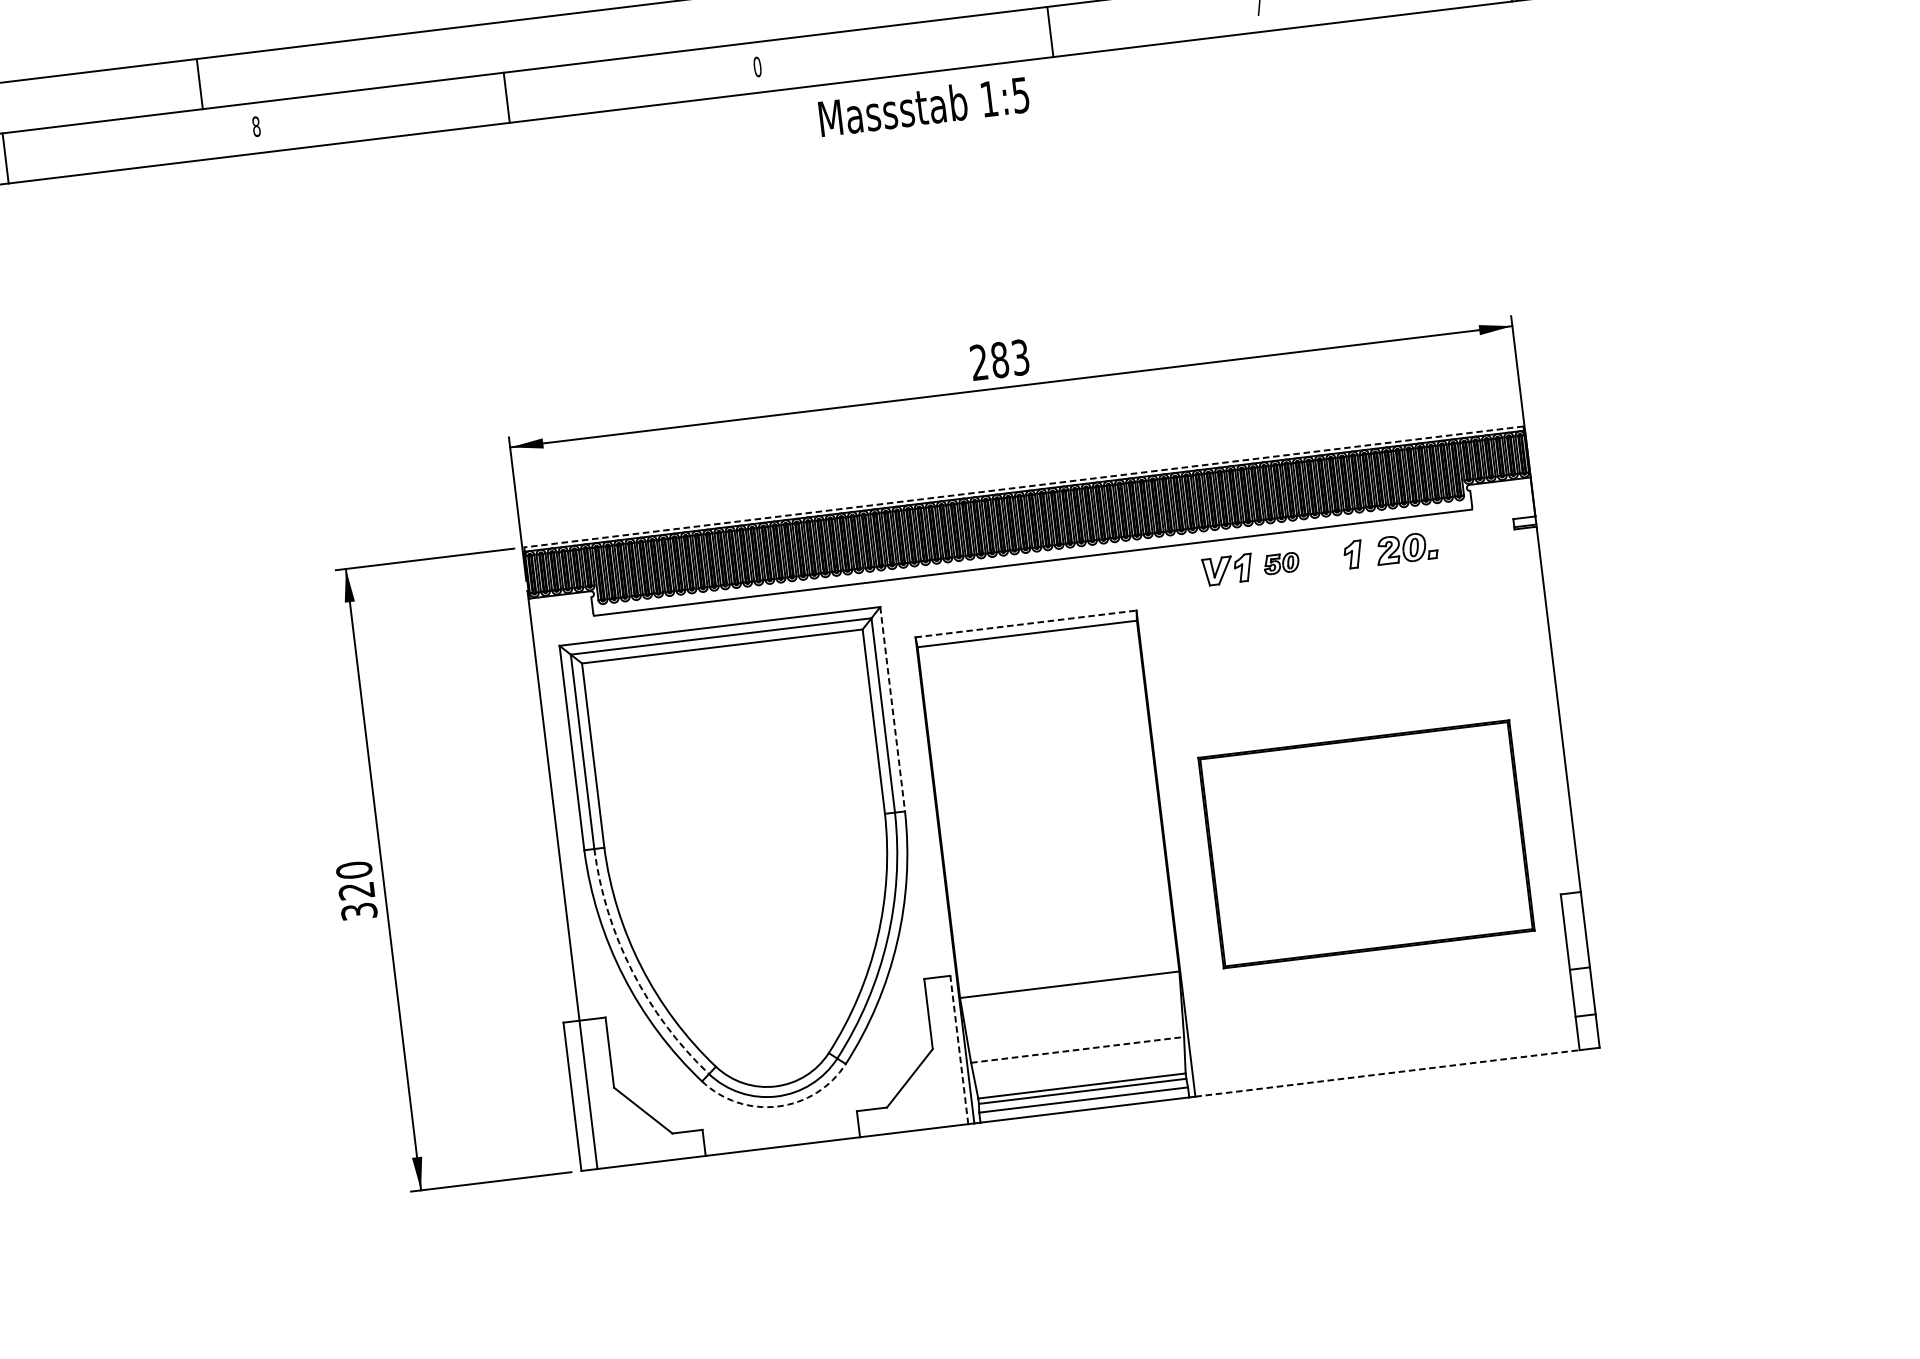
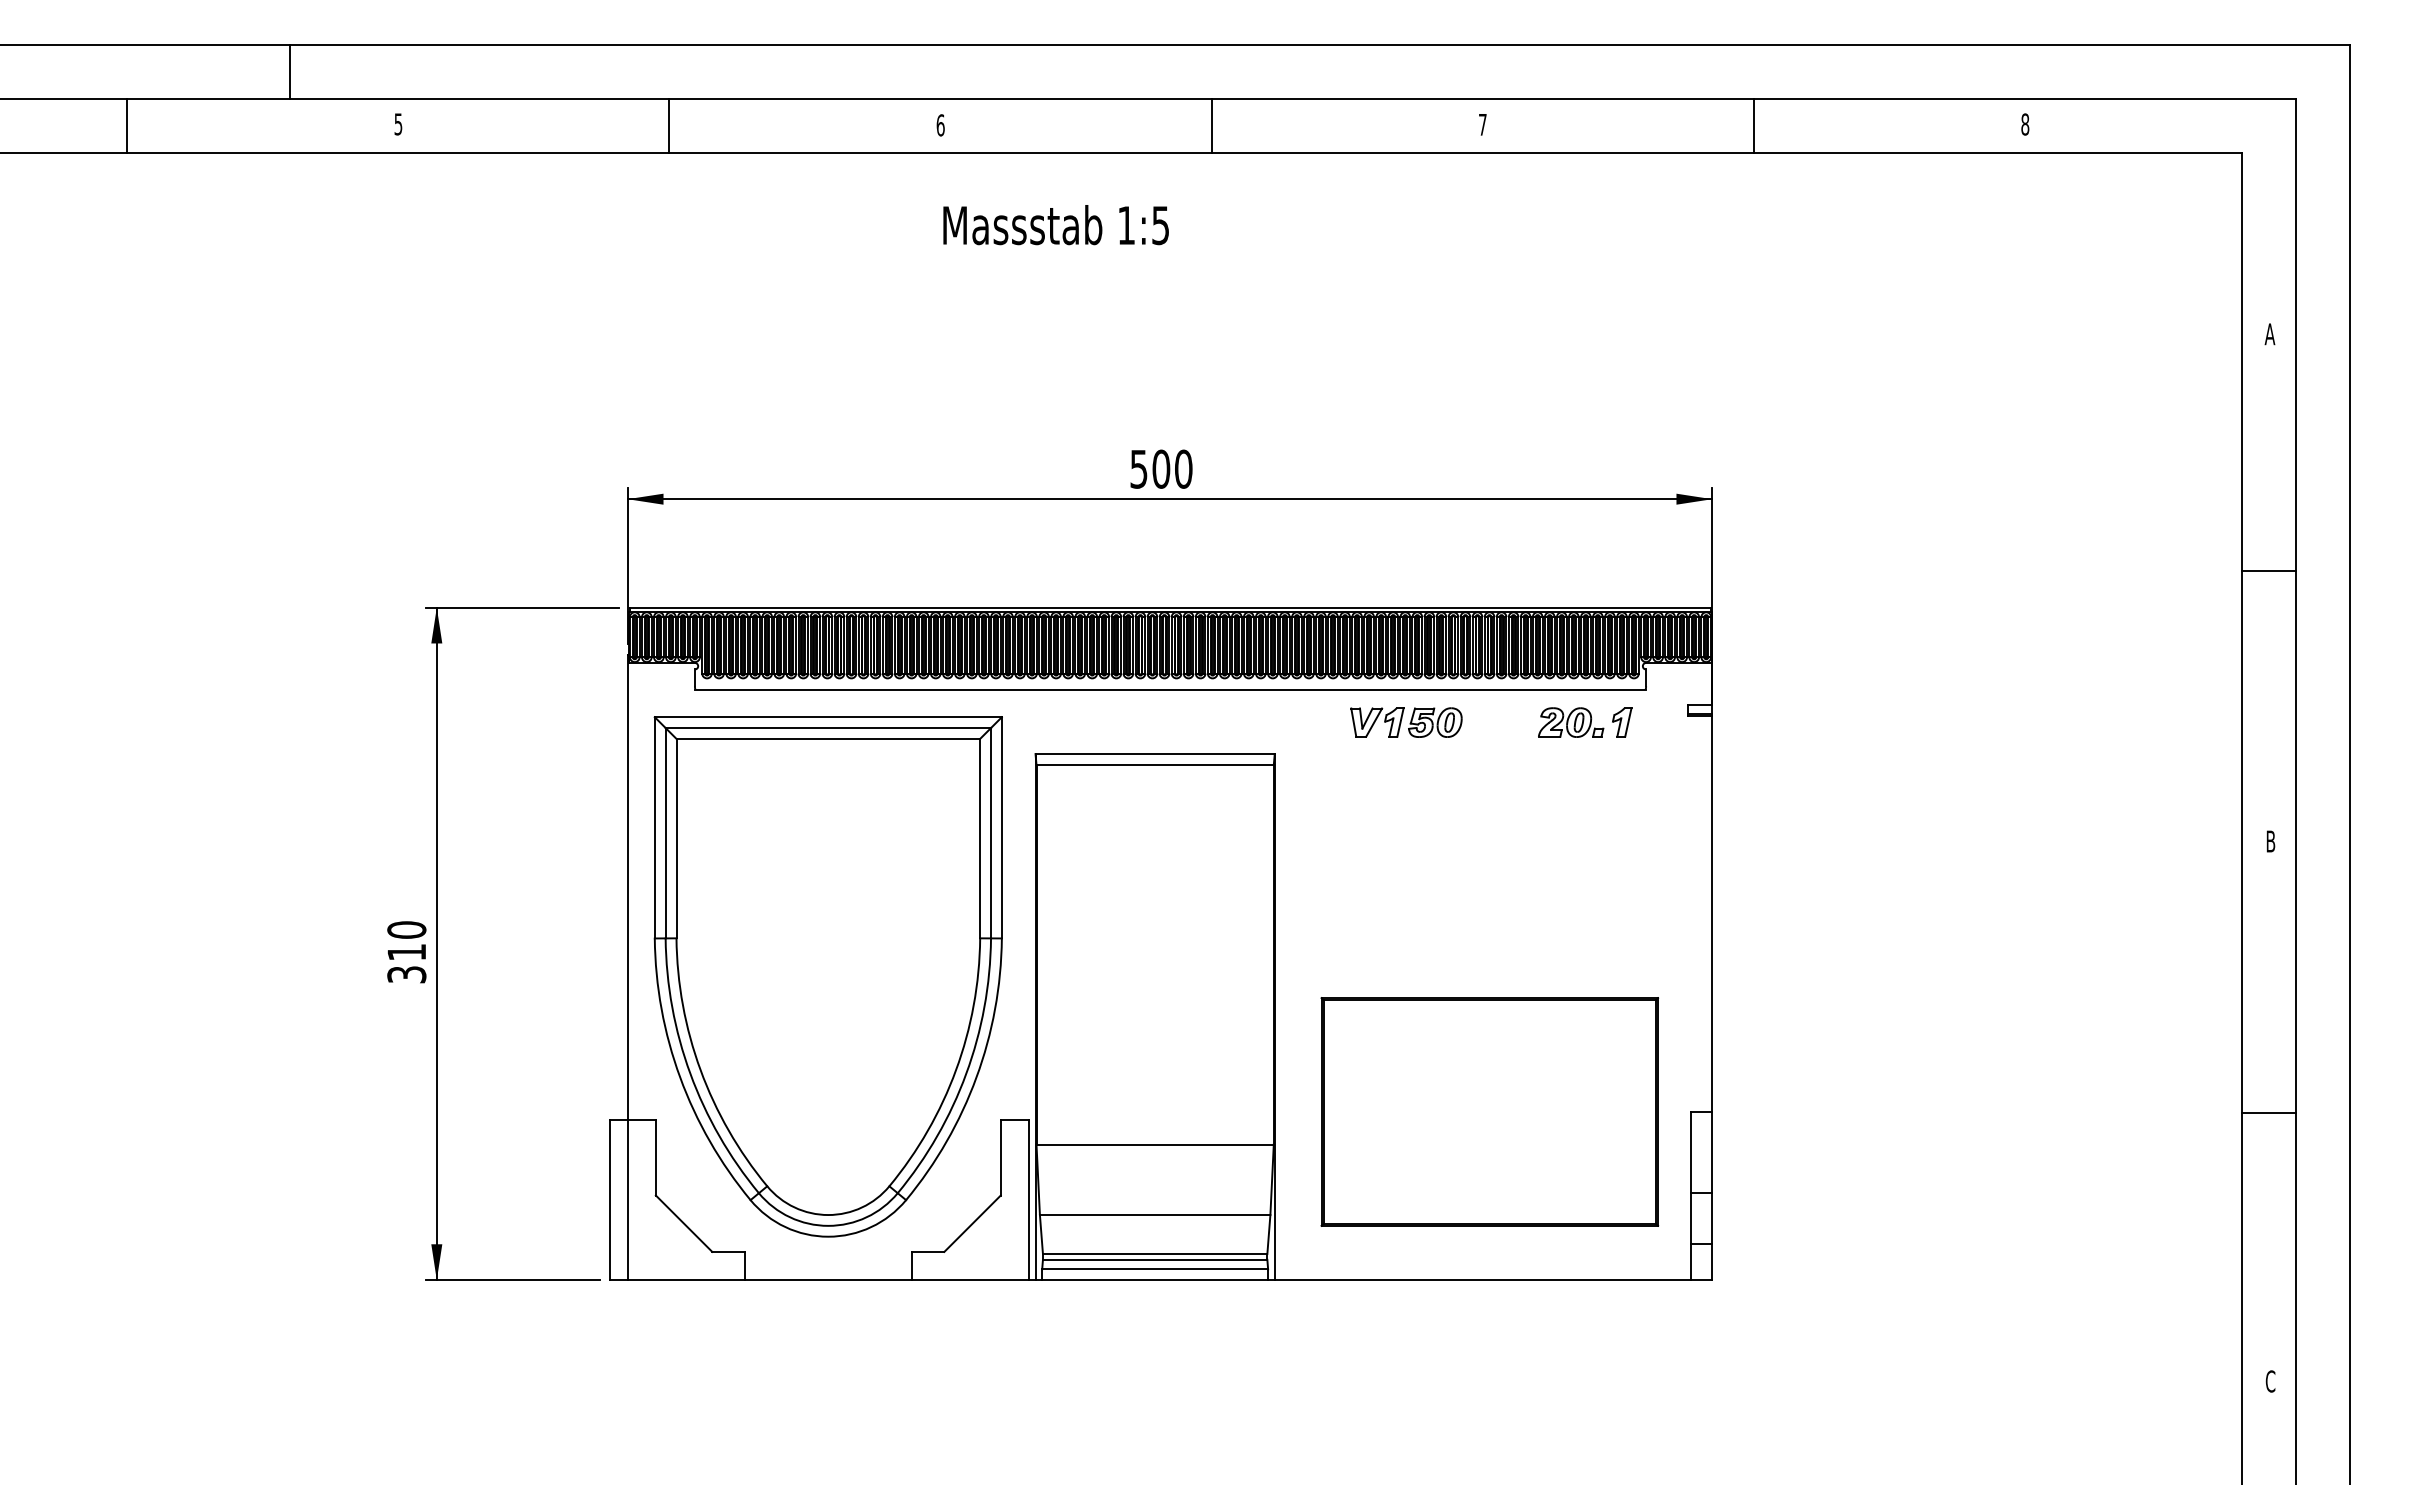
line: (1050, 31) -> (1211, 125), moved
text: (757, 66) -> (940, 124), 0 -> 6
line: (199, 83) -> (289, 71), moved
text: (923, 107) -> (1055, 225), moved
text: (256, 126) -> (398, 124), 8 -> 5
text: (999, 359) -> (1161, 468), 283 -> 500
line: (1023, 486) -> (1170, 607), dashed -> solid
part: (1353, 554) -> (1622, 722), moved
part: (1281, 563) -> (1435, 722), size x1.43
line: (1026, 624) -> (1155, 754), dashed -> solid
line: (892, 709) -> (1001, 827), dashed -> solid
part: (1366, 843) -> (1489, 1111), moved
text: (356, 891) -> (406, 952), 320 -> 310
arc: (632, 971) -> (690, 1073), dashed -> solid
line: (958, 1049) -> (1028, 1199), dashed -> solid
line: (1077, 1050) -> (1155, 1215), dashed -> solid
line: (1387, 1073) -> (1482, 1280), dashed -> solid
arc: (778, 1106) -> (828, 1236), dashed -> solid

